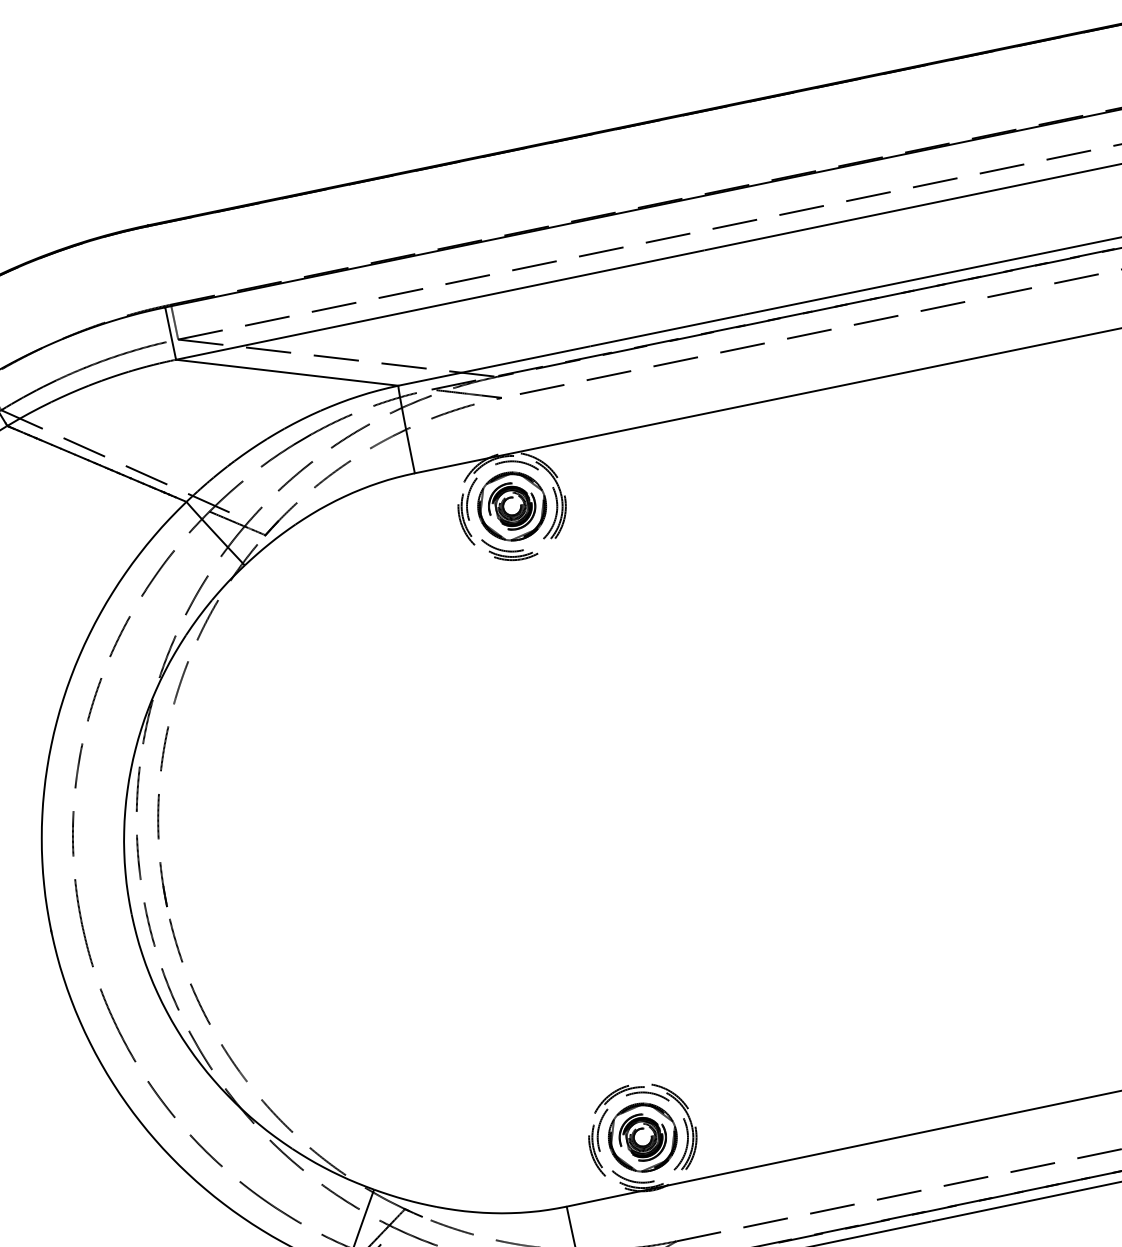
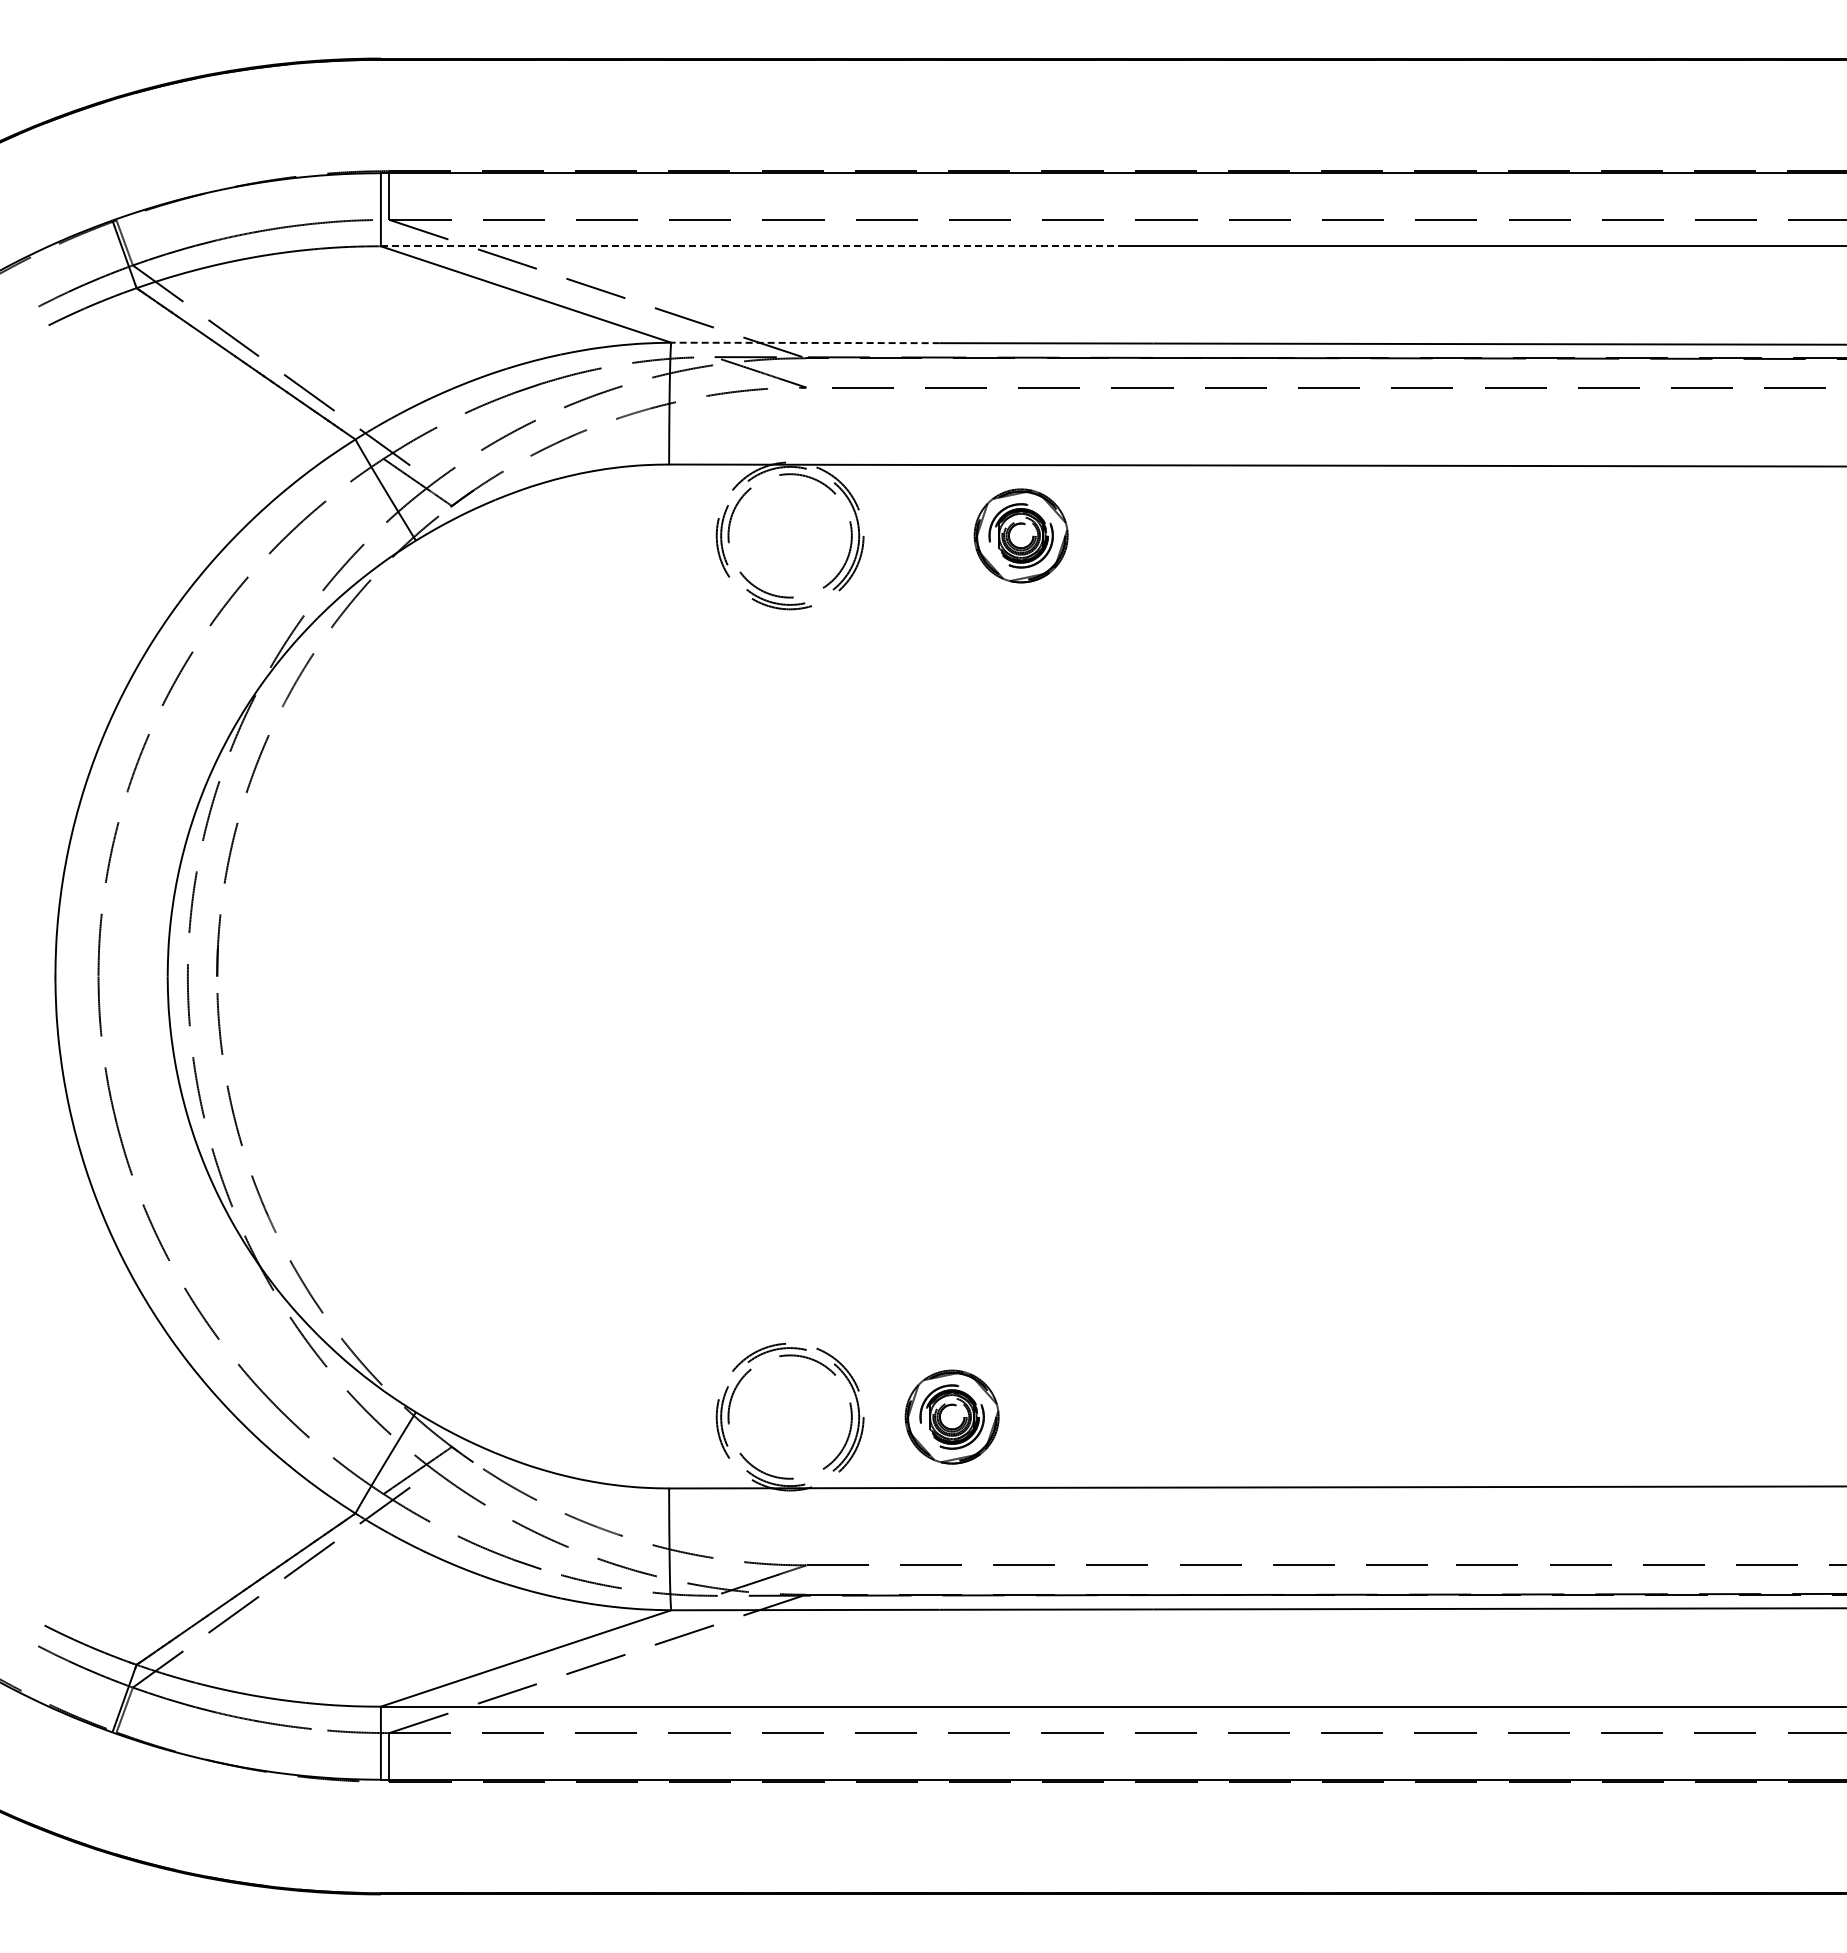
line: (440, 305) -> (749, 246), solid -> dashed
line: (494, 365) -> (805, 342), solid -> dashed
part: (511, 506) -> (1020, 535), moved
part: (642, 1137) -> (951, 1416), moved

